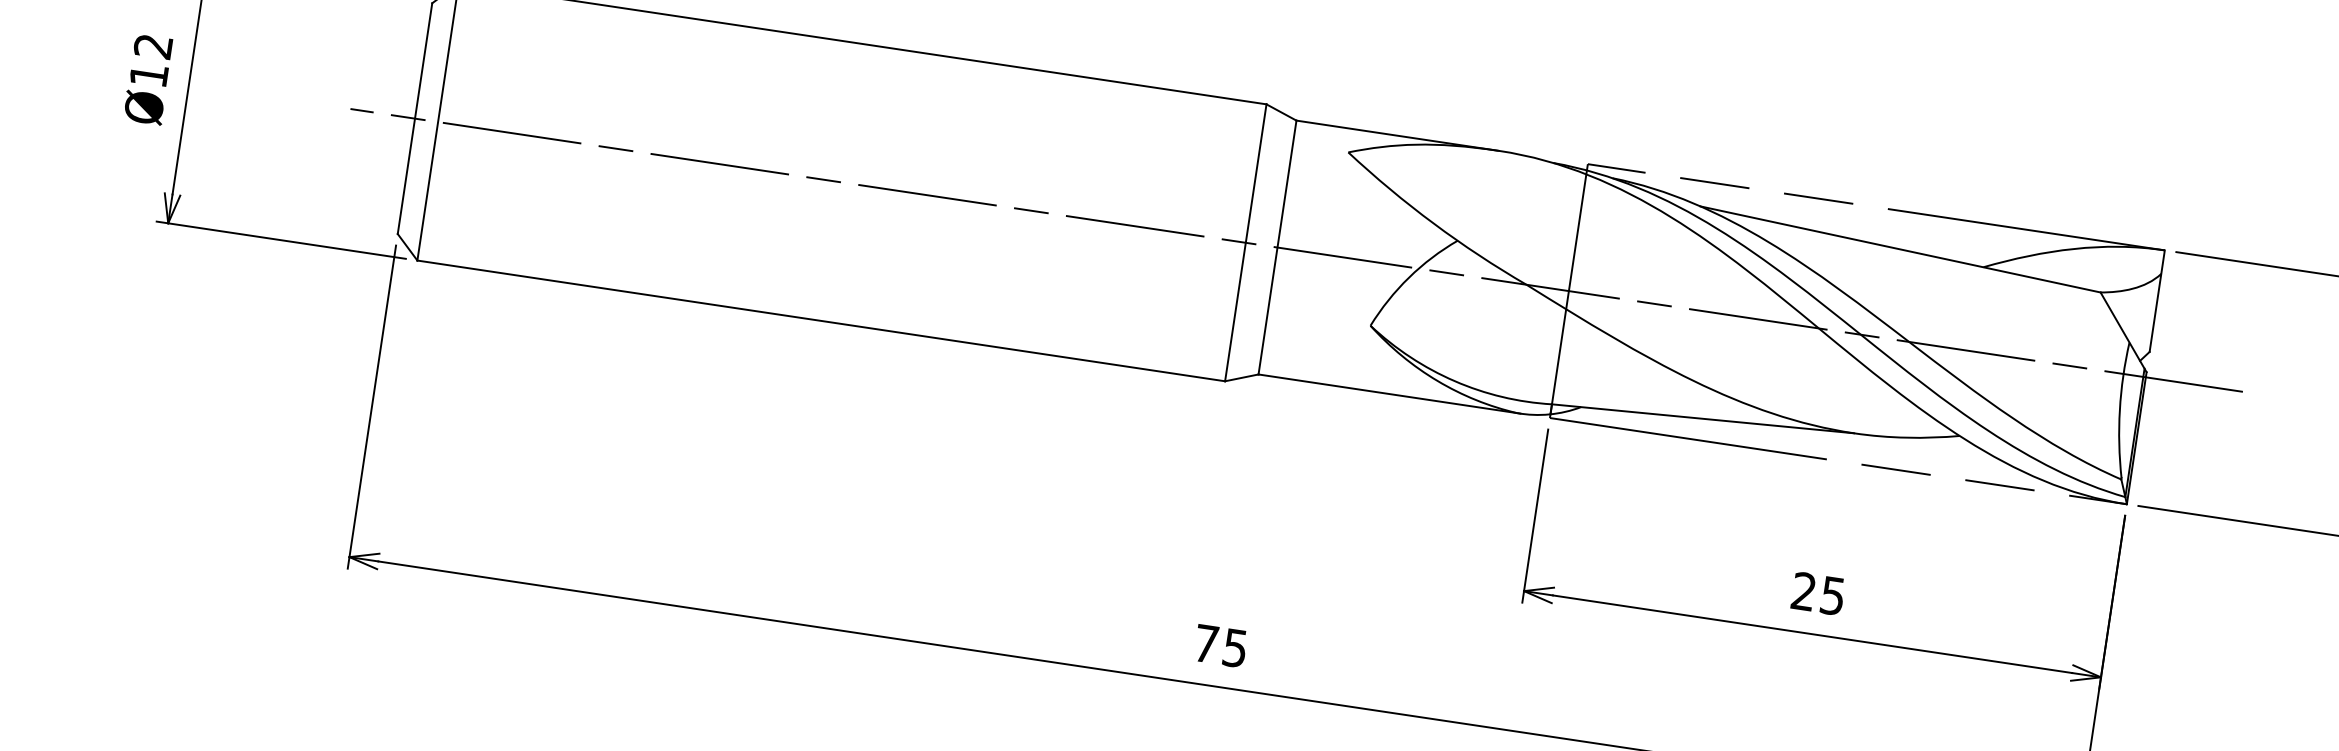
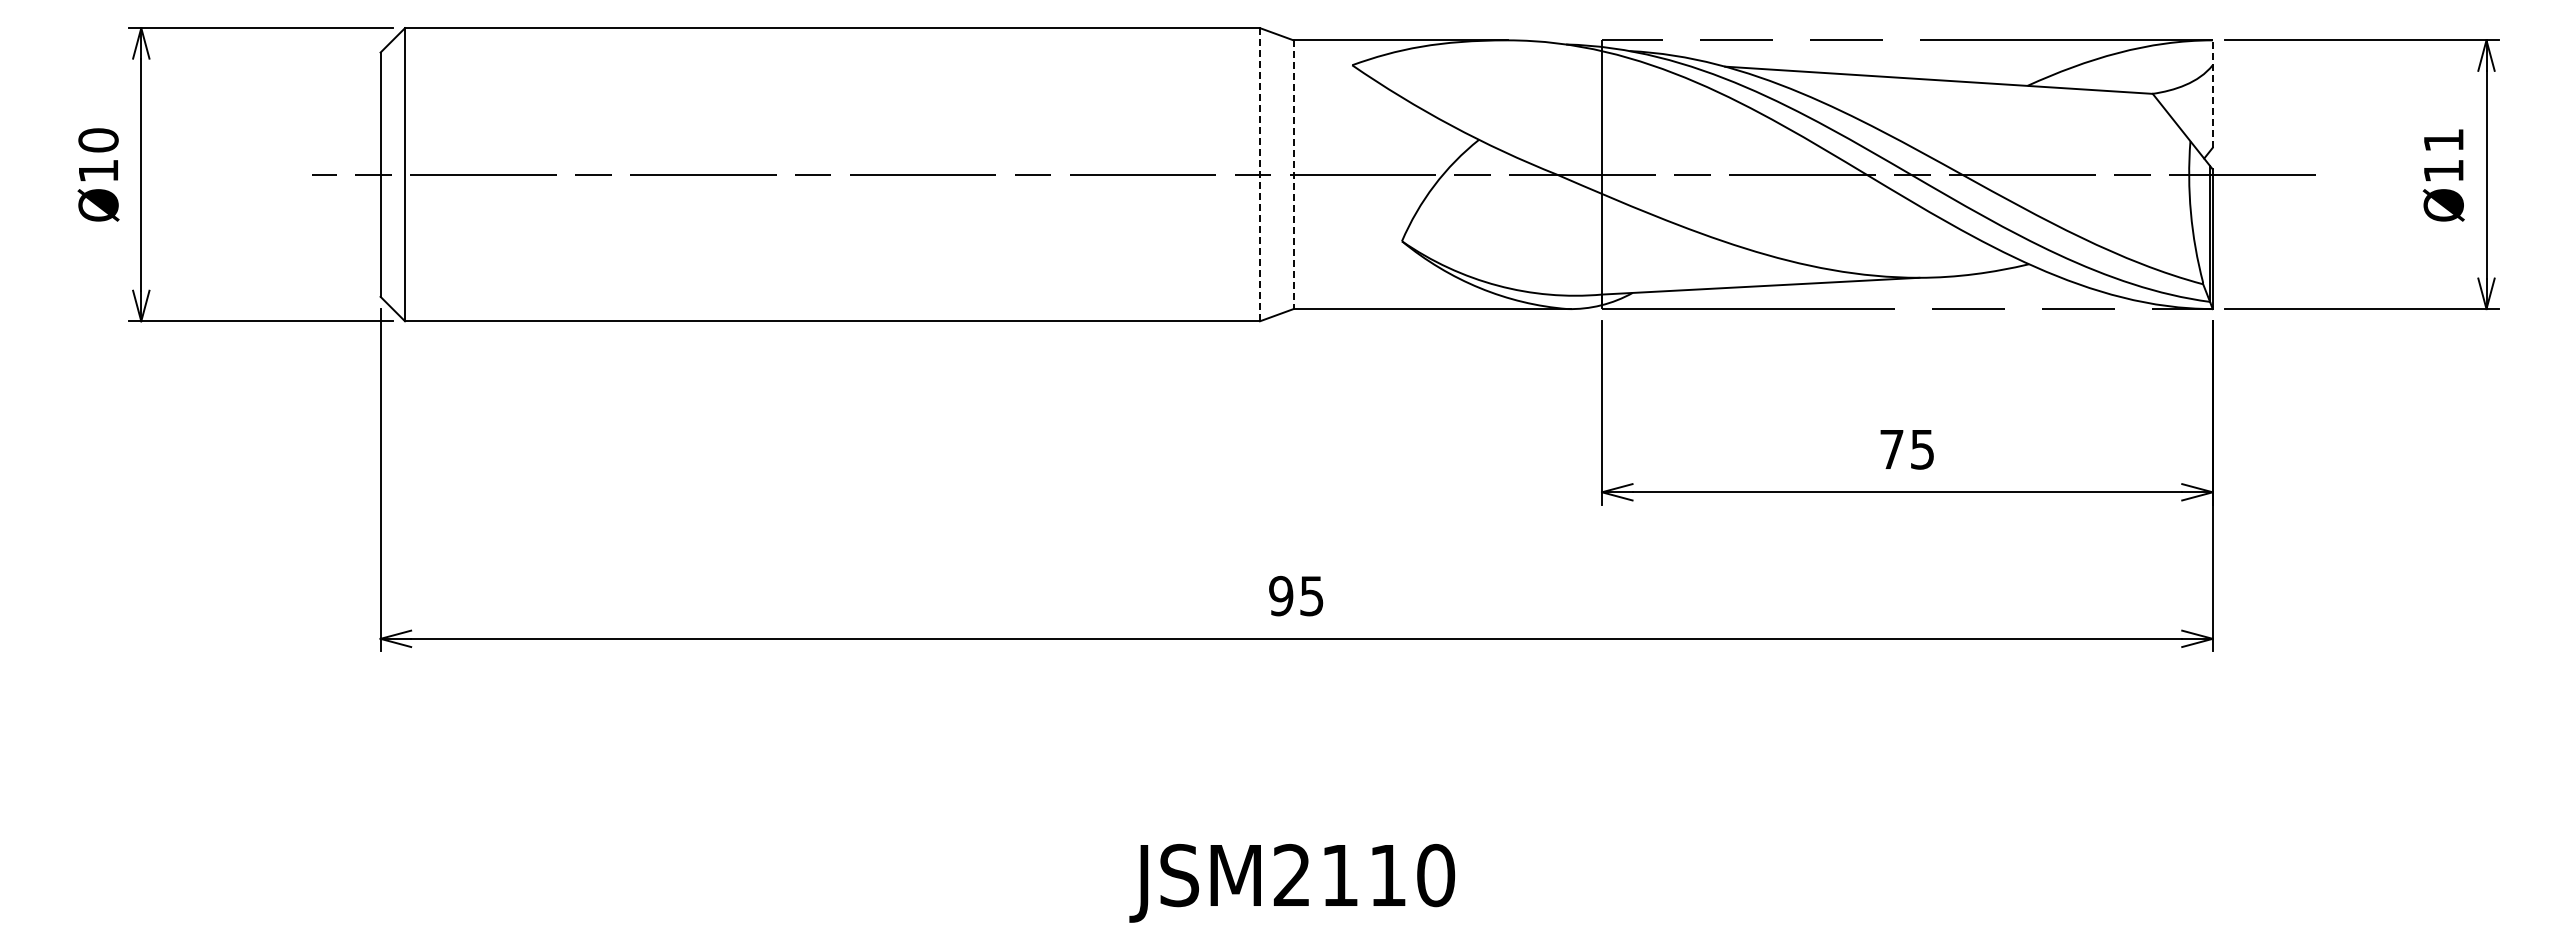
text: (153, 46) -> (98, 140), Ø12 -> Ø10
line: (1246, 242) -> (1260, 174), solid -> dashed
line: (1277, 248) -> (1293, 175), solid -> dashed
line: (2156, 301) -> (2212, 94), solid -> dashed
text: (1803, 590) -> (1891, 448), 25 -> 75
text: (1206, 643) -> (1281, 595), 75 -> 95

